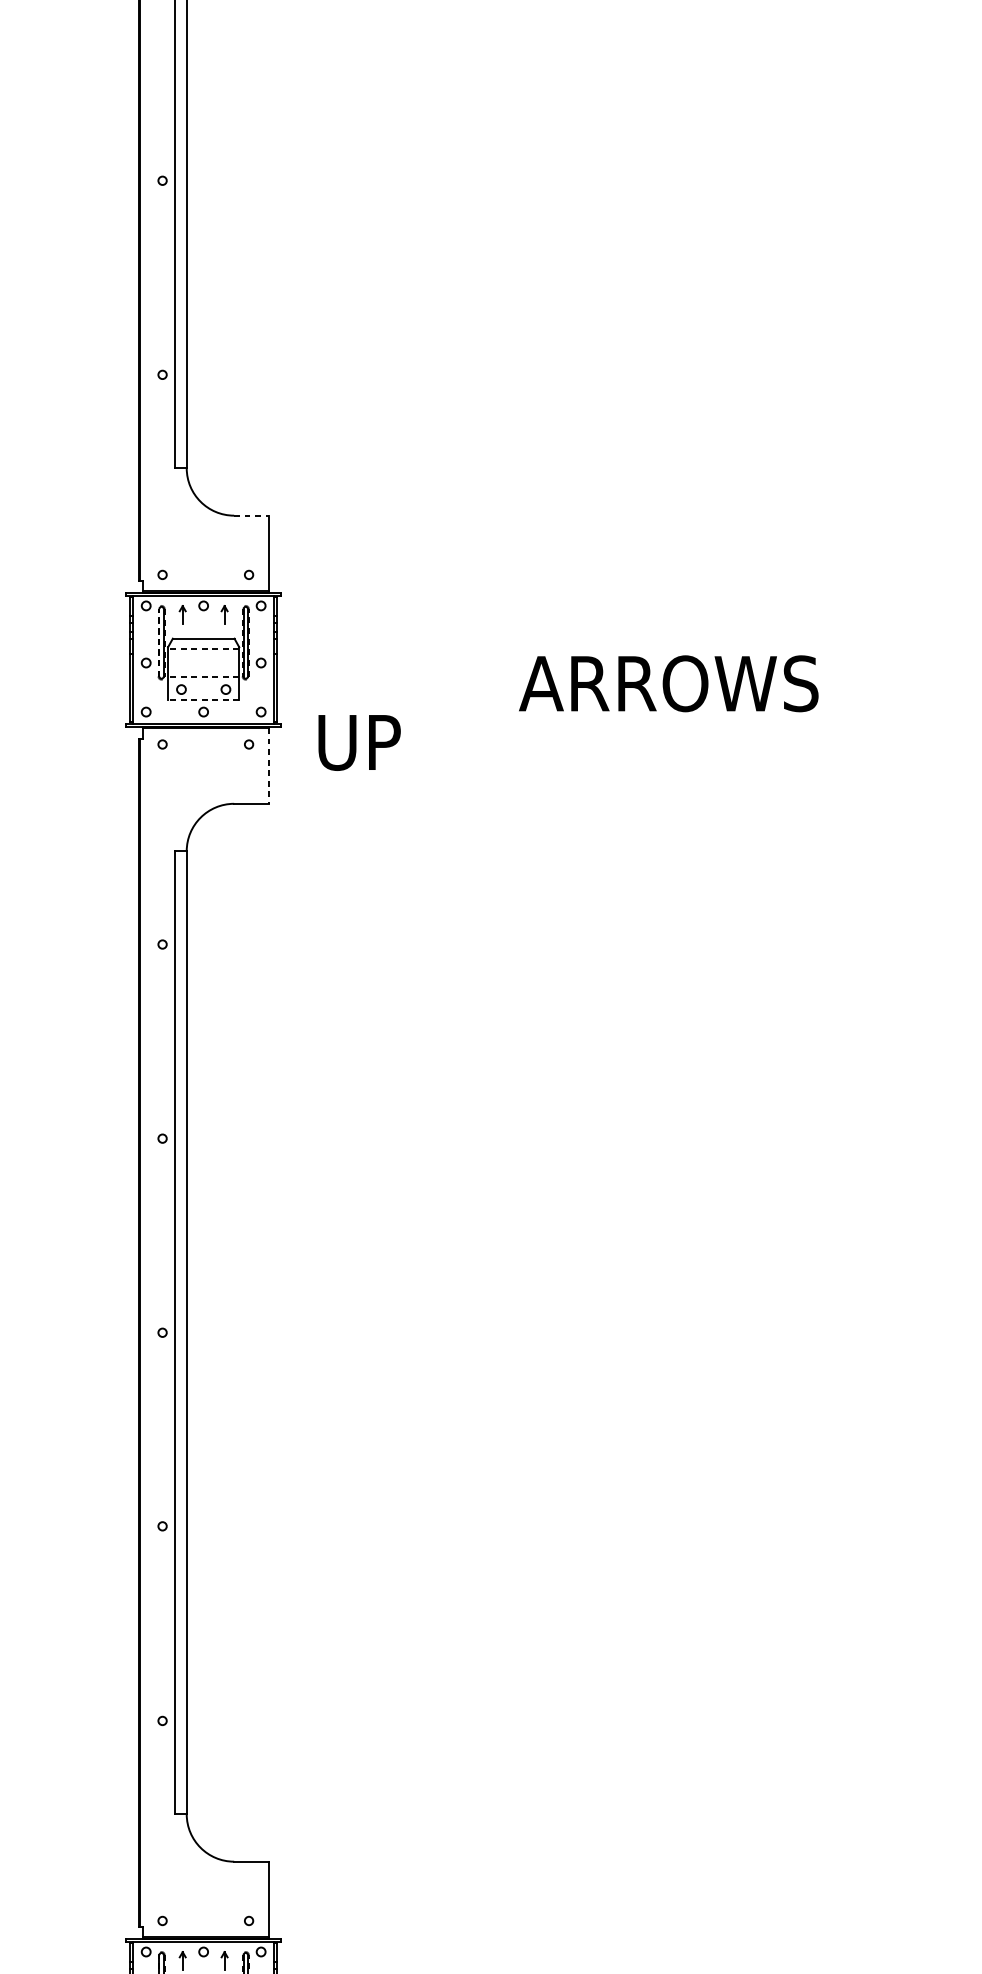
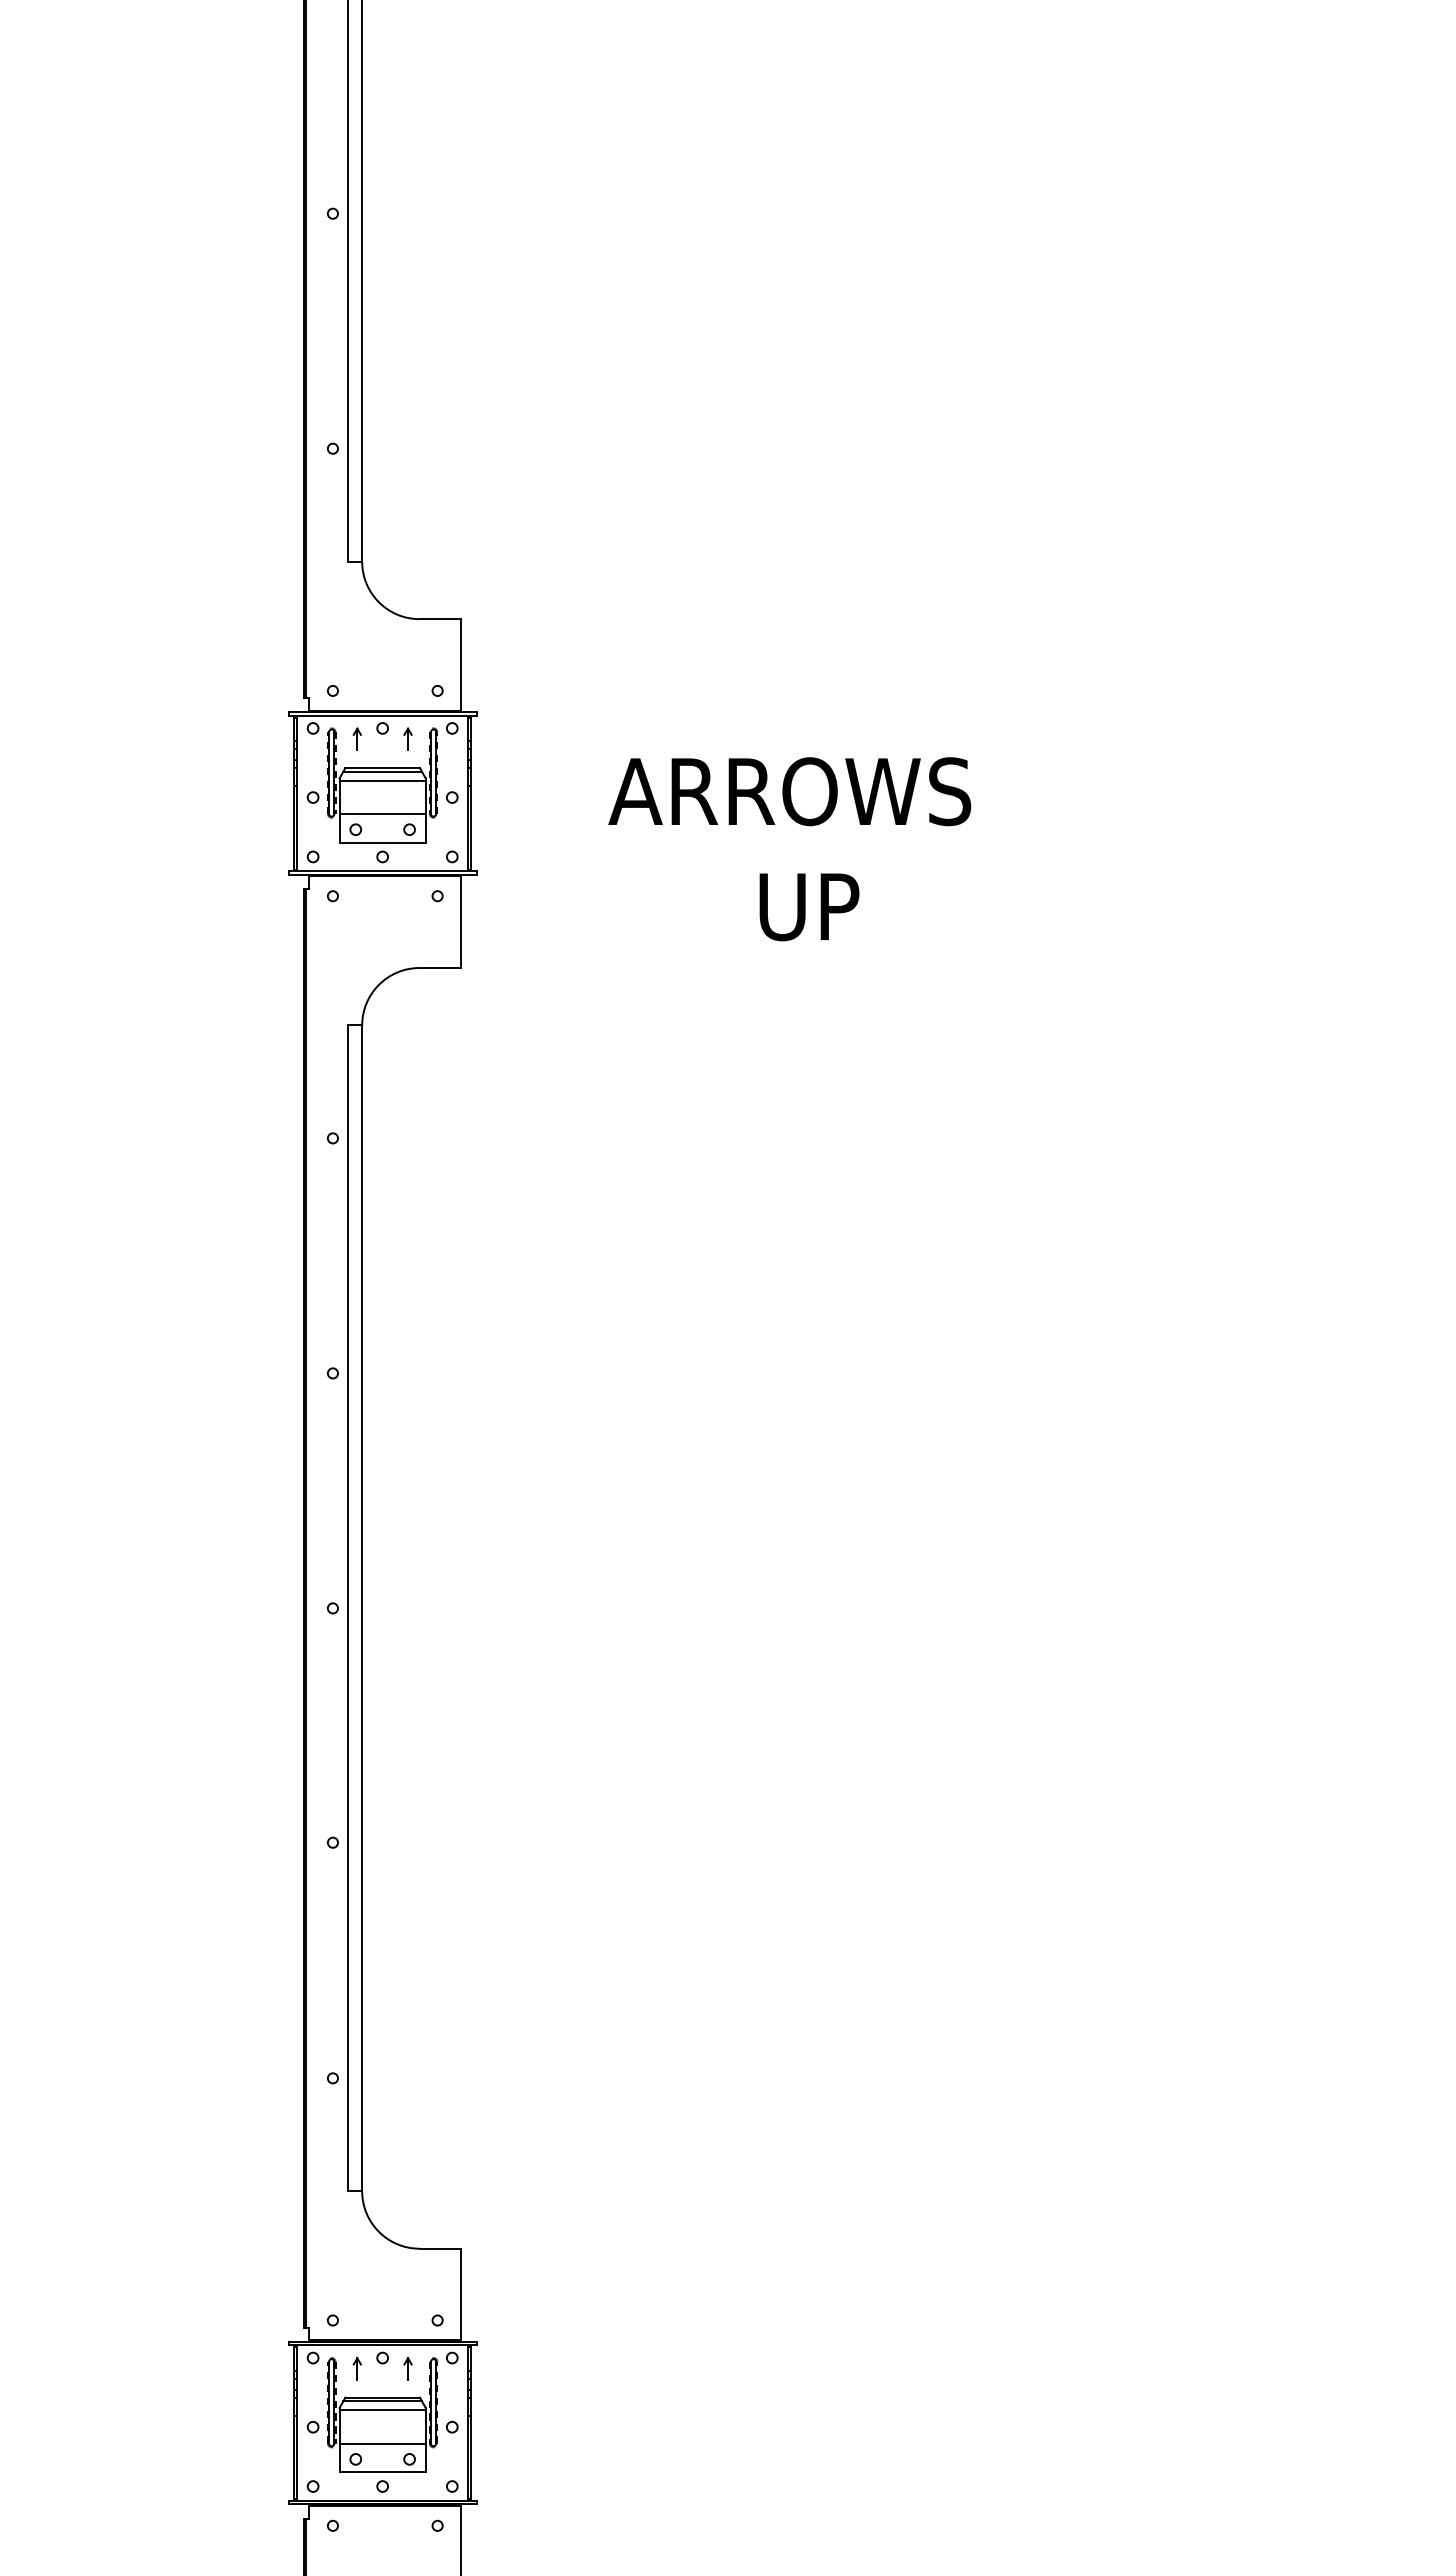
line: (251, 515) -> (440, 619), dashed -> solid
line: (203, 641) -> (382, 771), added
line: (159, 643) -> (329, 773), dashed -> solid
line: (203, 648) -> (382, 780), dashed -> solid
line: (203, 676) -> (382, 813), dashed -> solid
text: (668, 683) -> (789, 791), moved
line: (203, 700) -> (382, 842), dashed -> solid
text: (359, 743) -> (809, 907), moved
line: (268, 766) -> (461, 922), dashed -> solid

